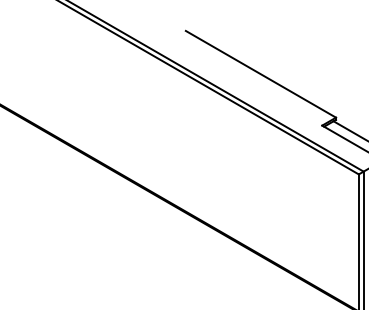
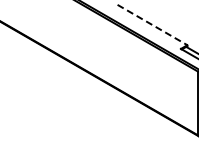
line: (260, 75) -> (152, 25), solid -> dashed

